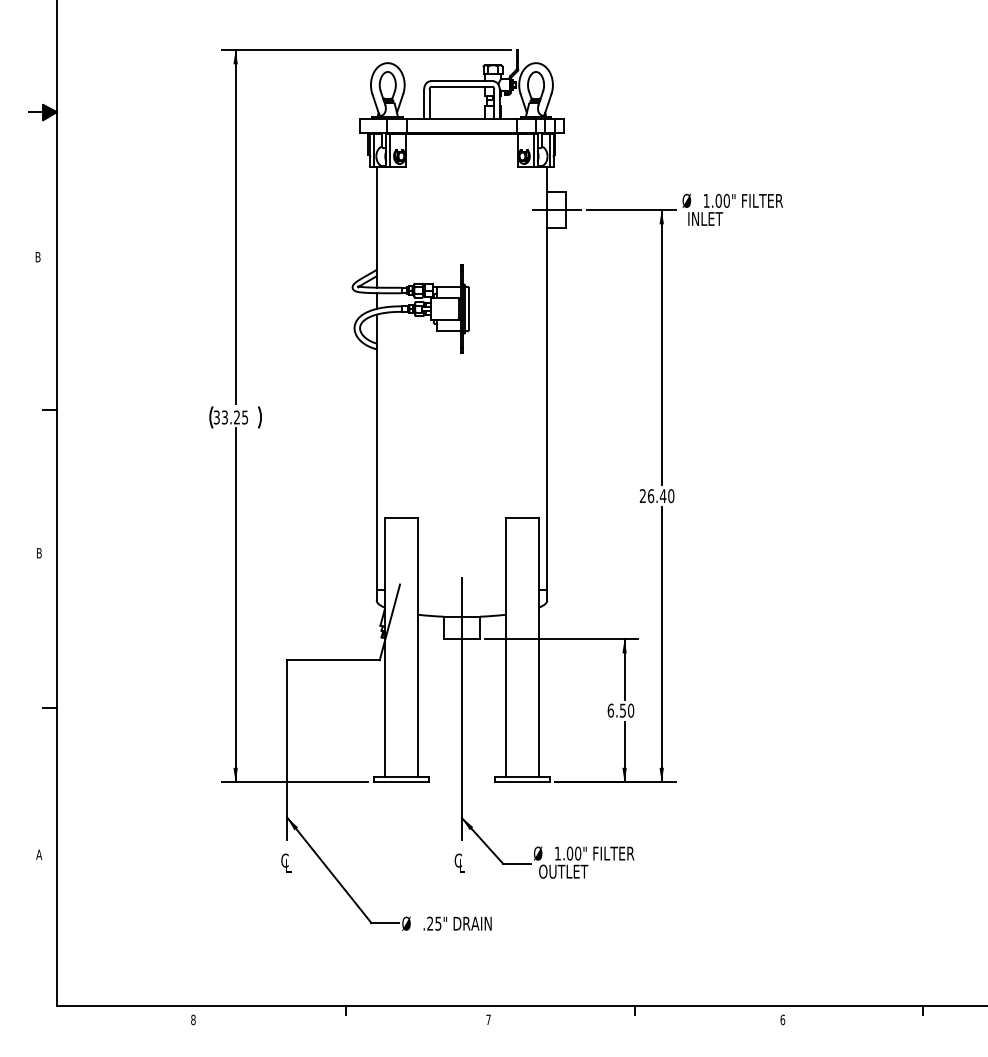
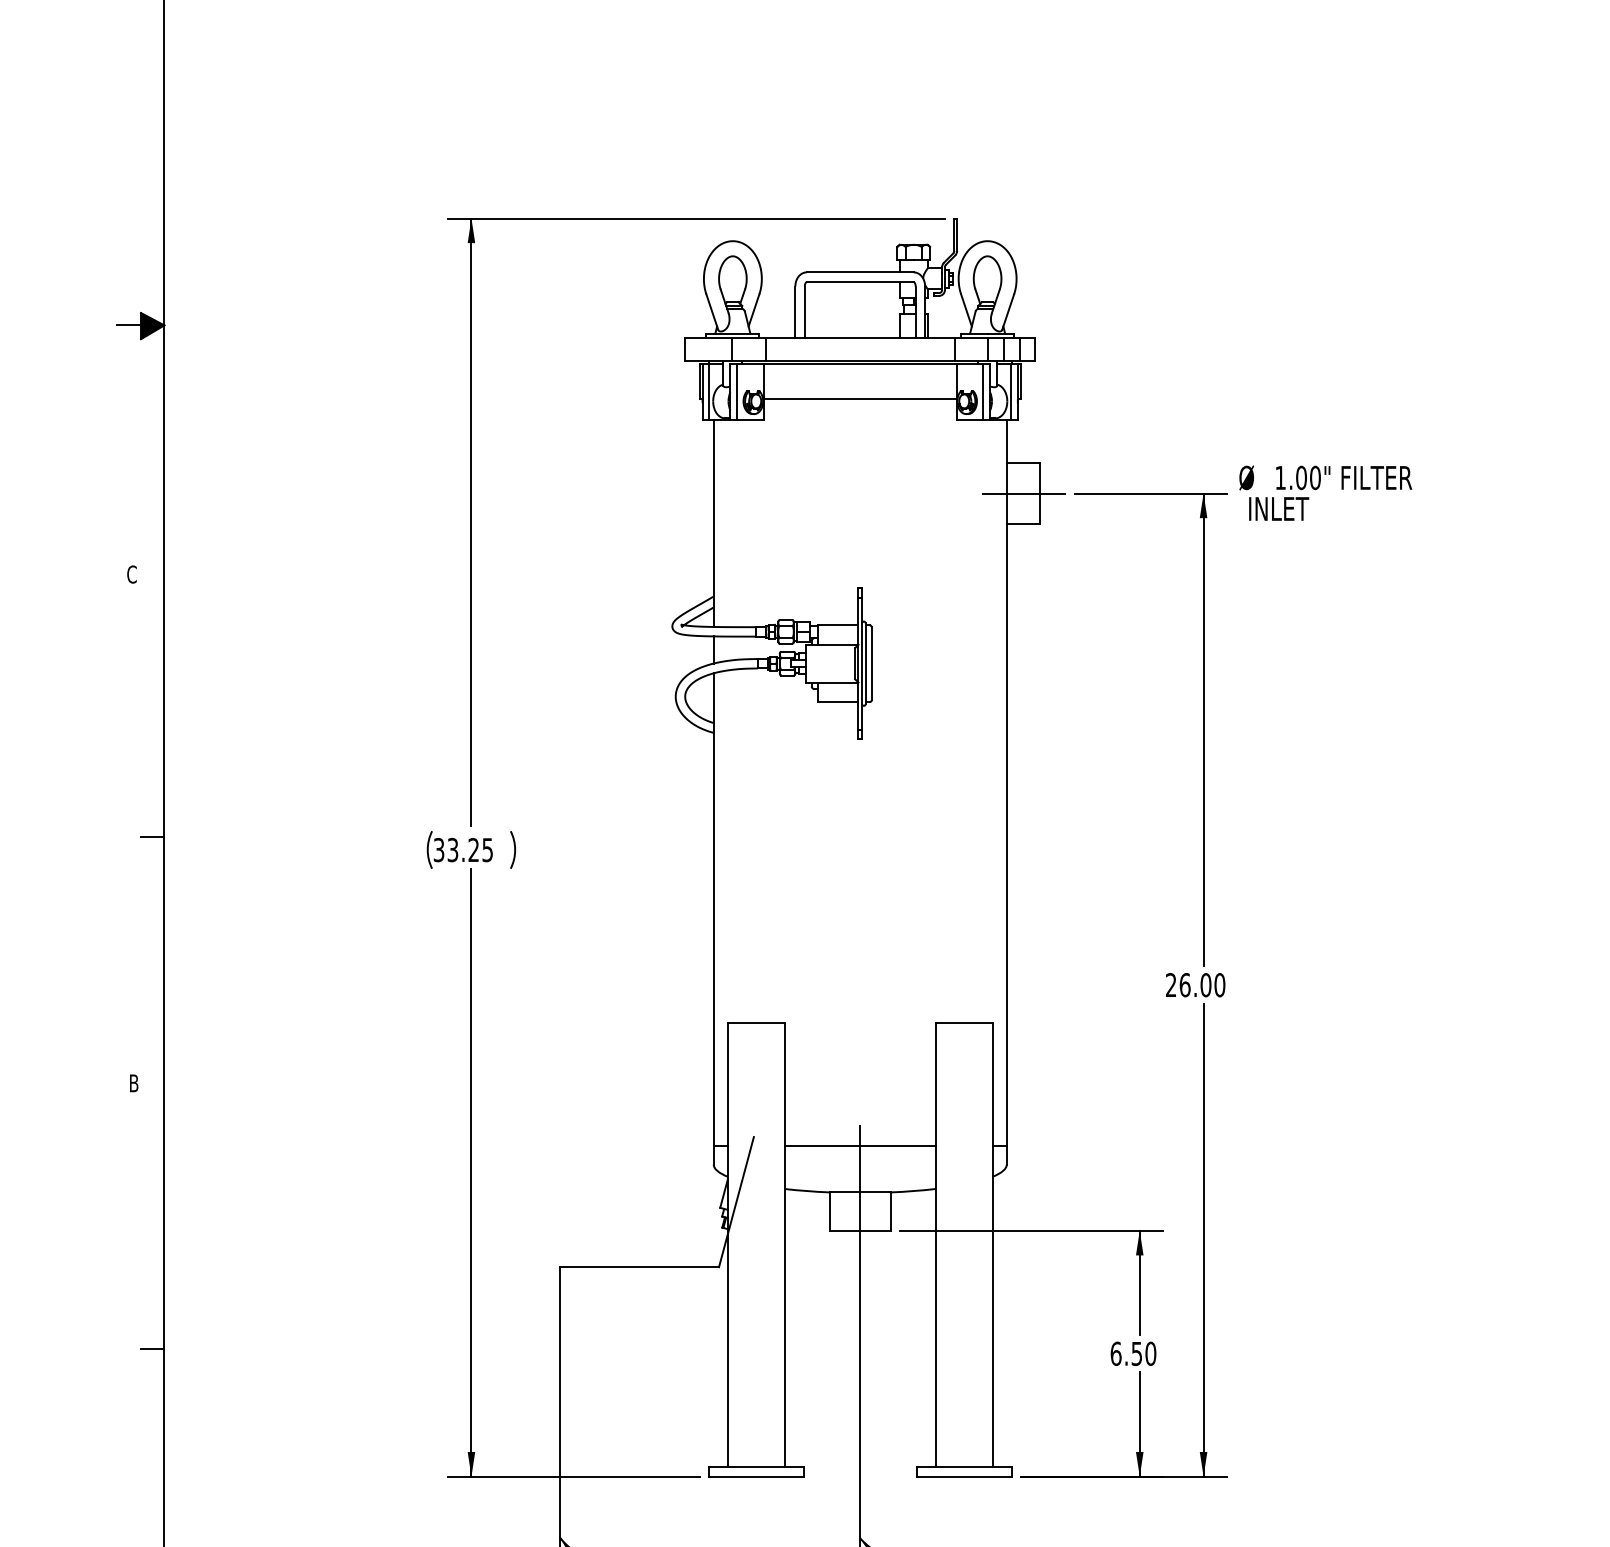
line: (461, 155) -> (859, 399), added
text: (37, 256) -> (130, 573), B -> C
text: (662, 496) -> (1204, 985), 26.40 -> 26.00
line: (461, 589) -> (859, 1145), added

